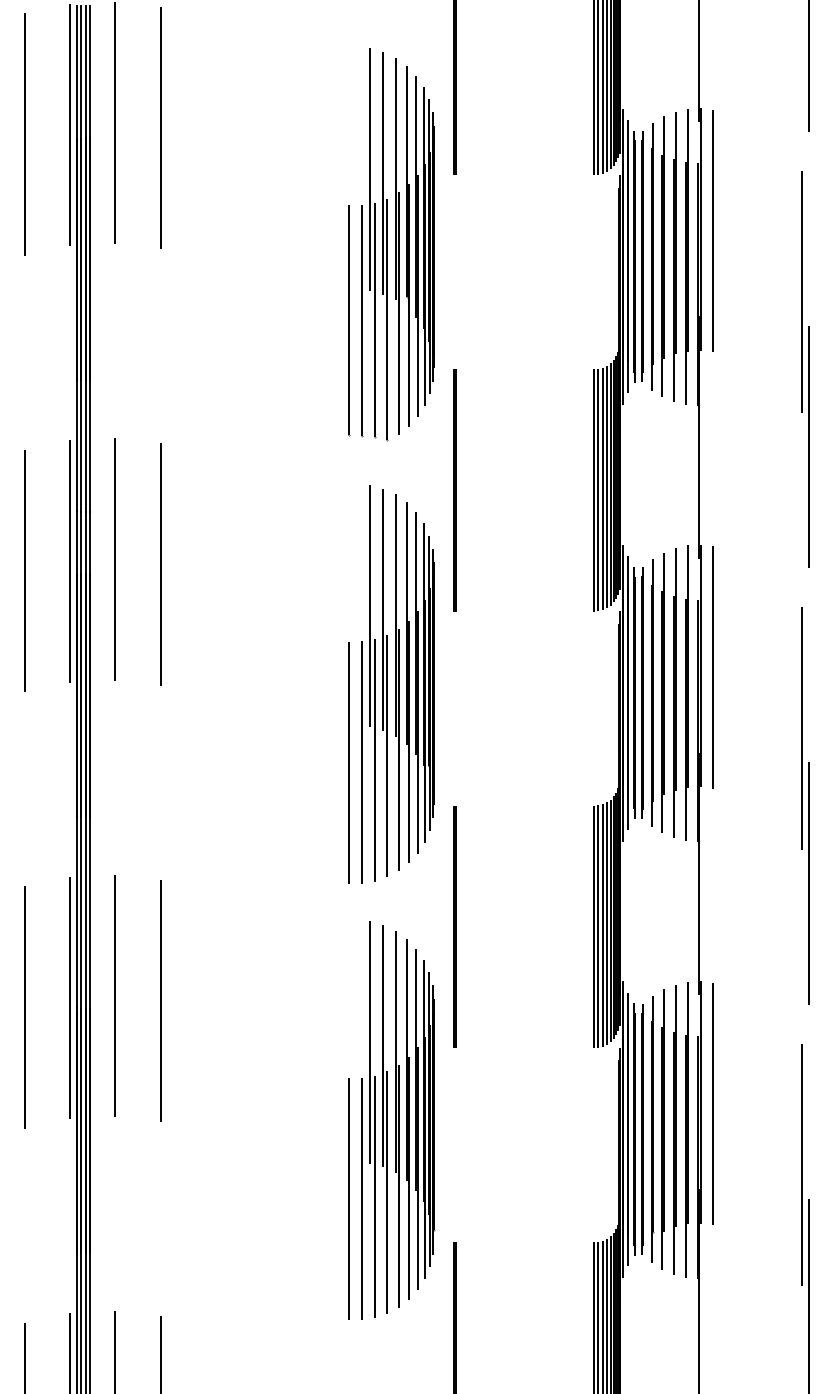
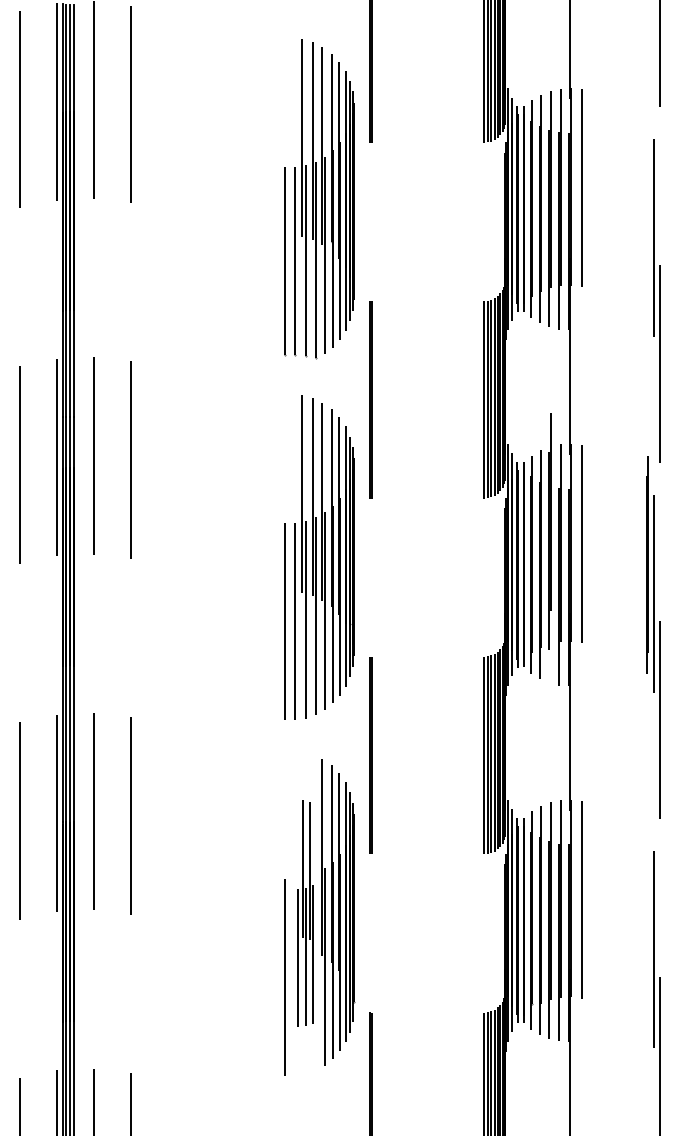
line: (674, 692) -> (549, 530), moved
line: (794, 692) -> (647, 564), added
part: (374, 1120) -> (305, 913), size x0.7

